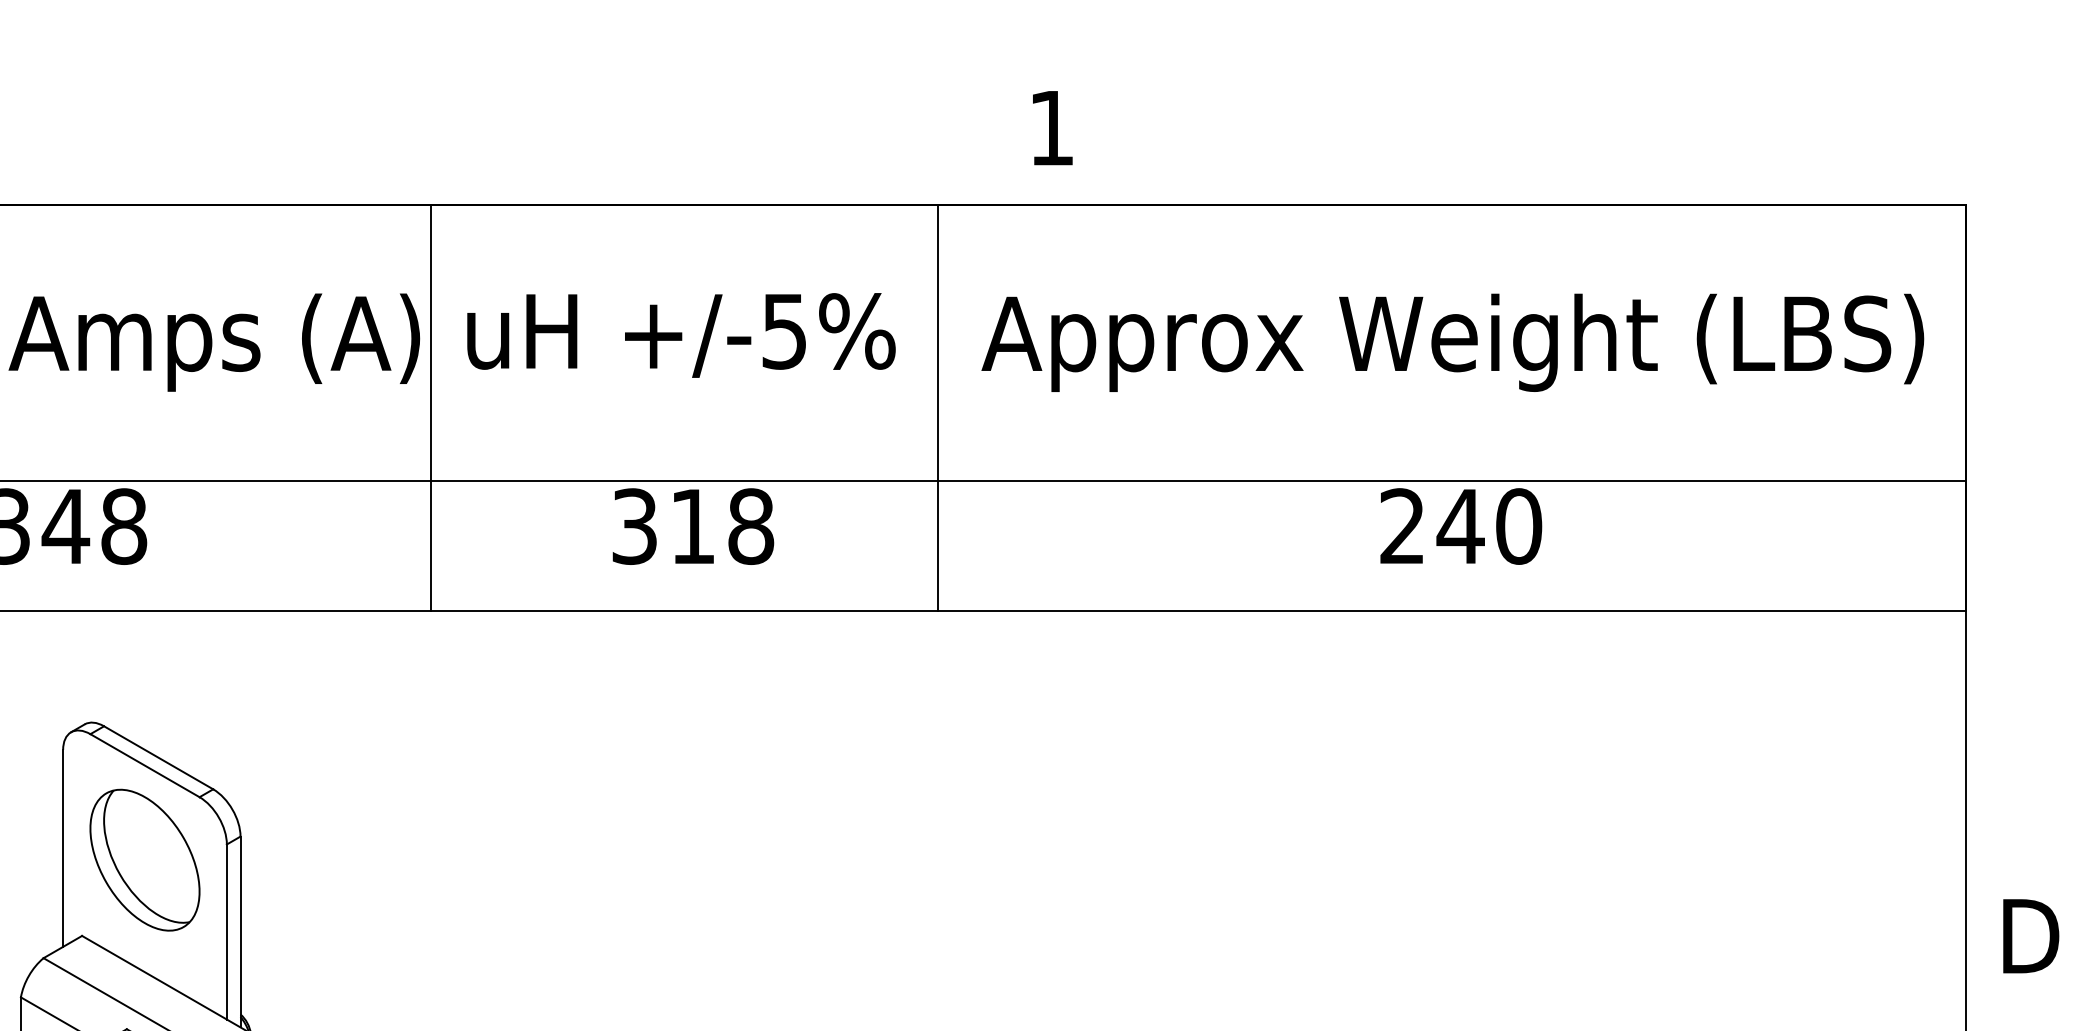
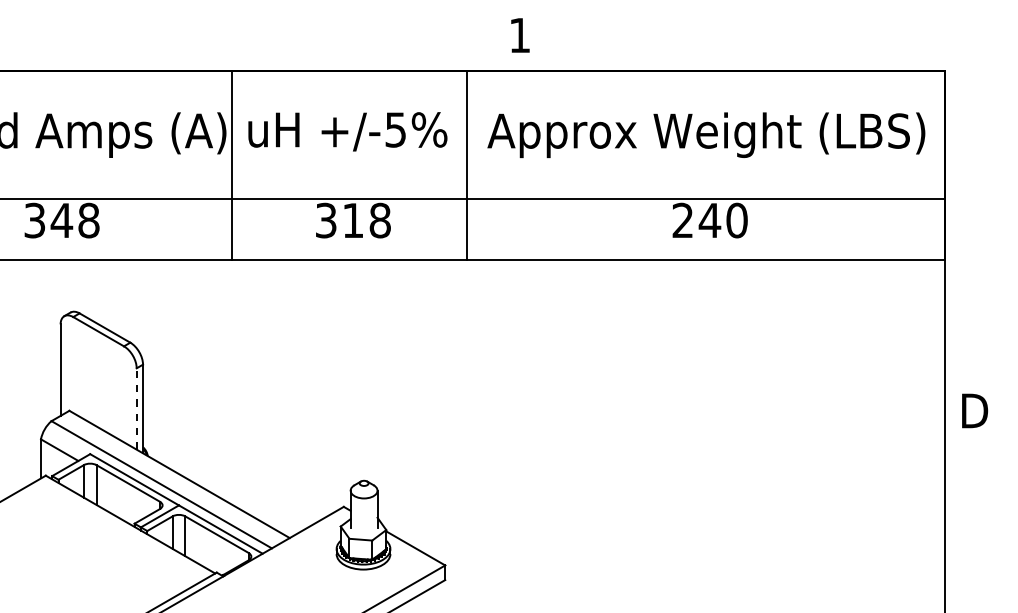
part: (144, 859) -> (98, 375), removed
line: (226, 933) -> (136, 409), solid -> dashed

